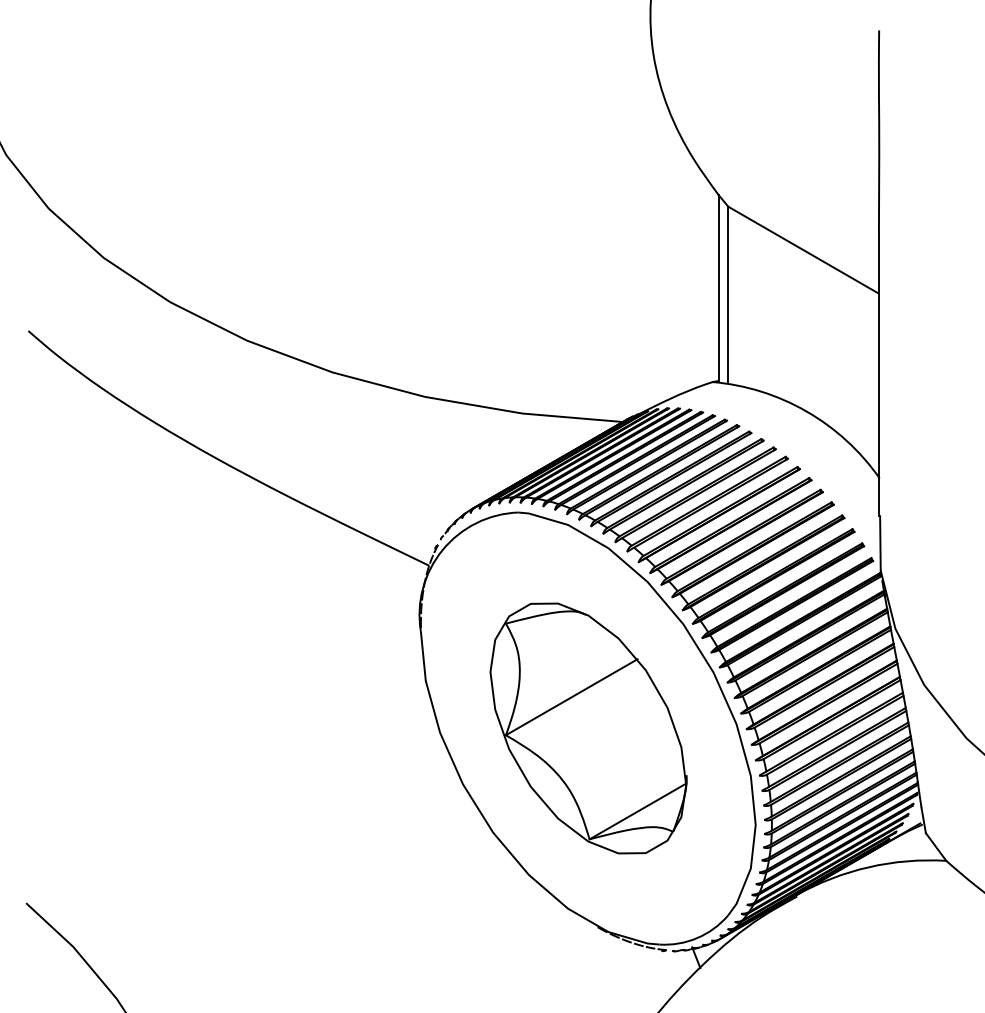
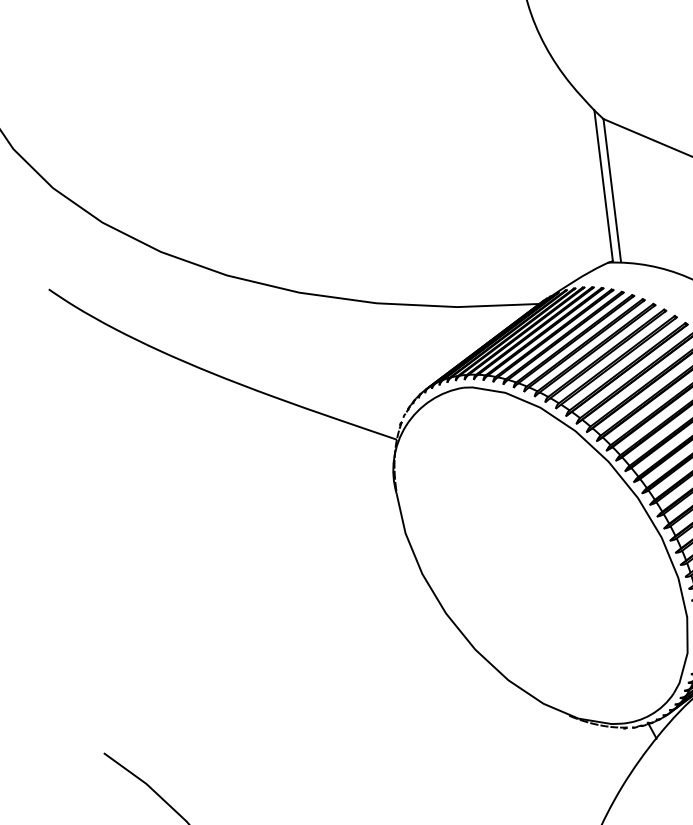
part: (588, 728) -> (542, 555), removed

